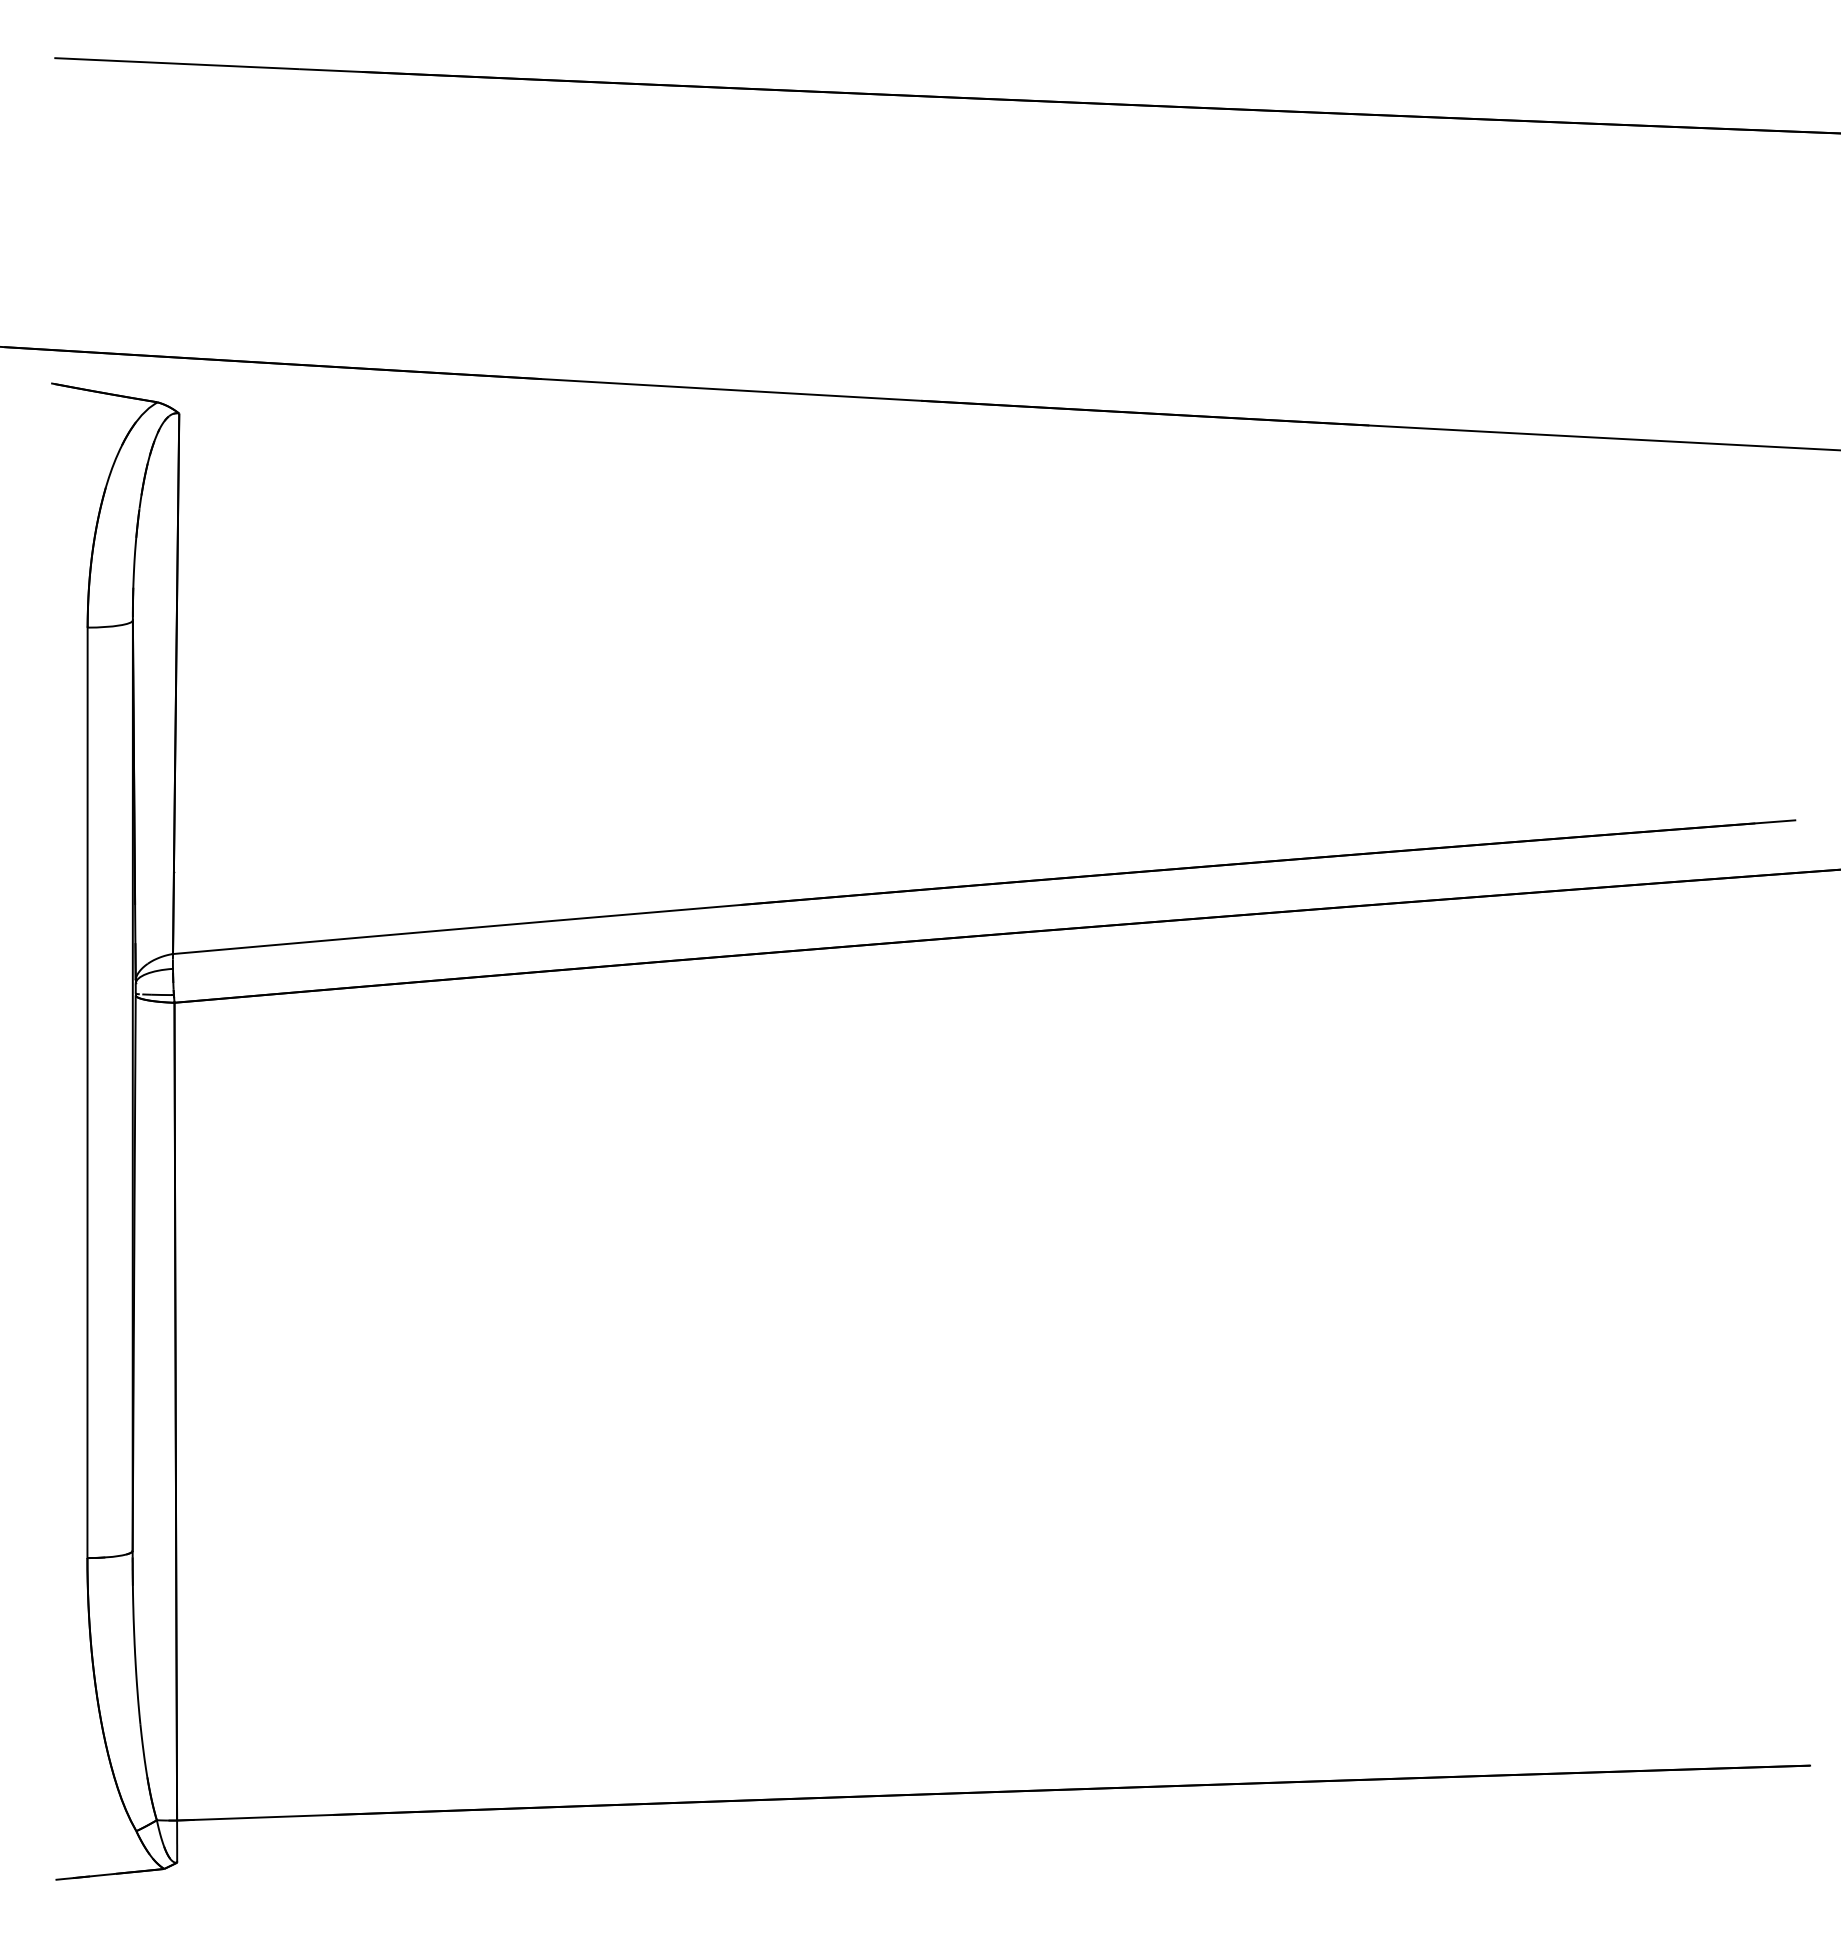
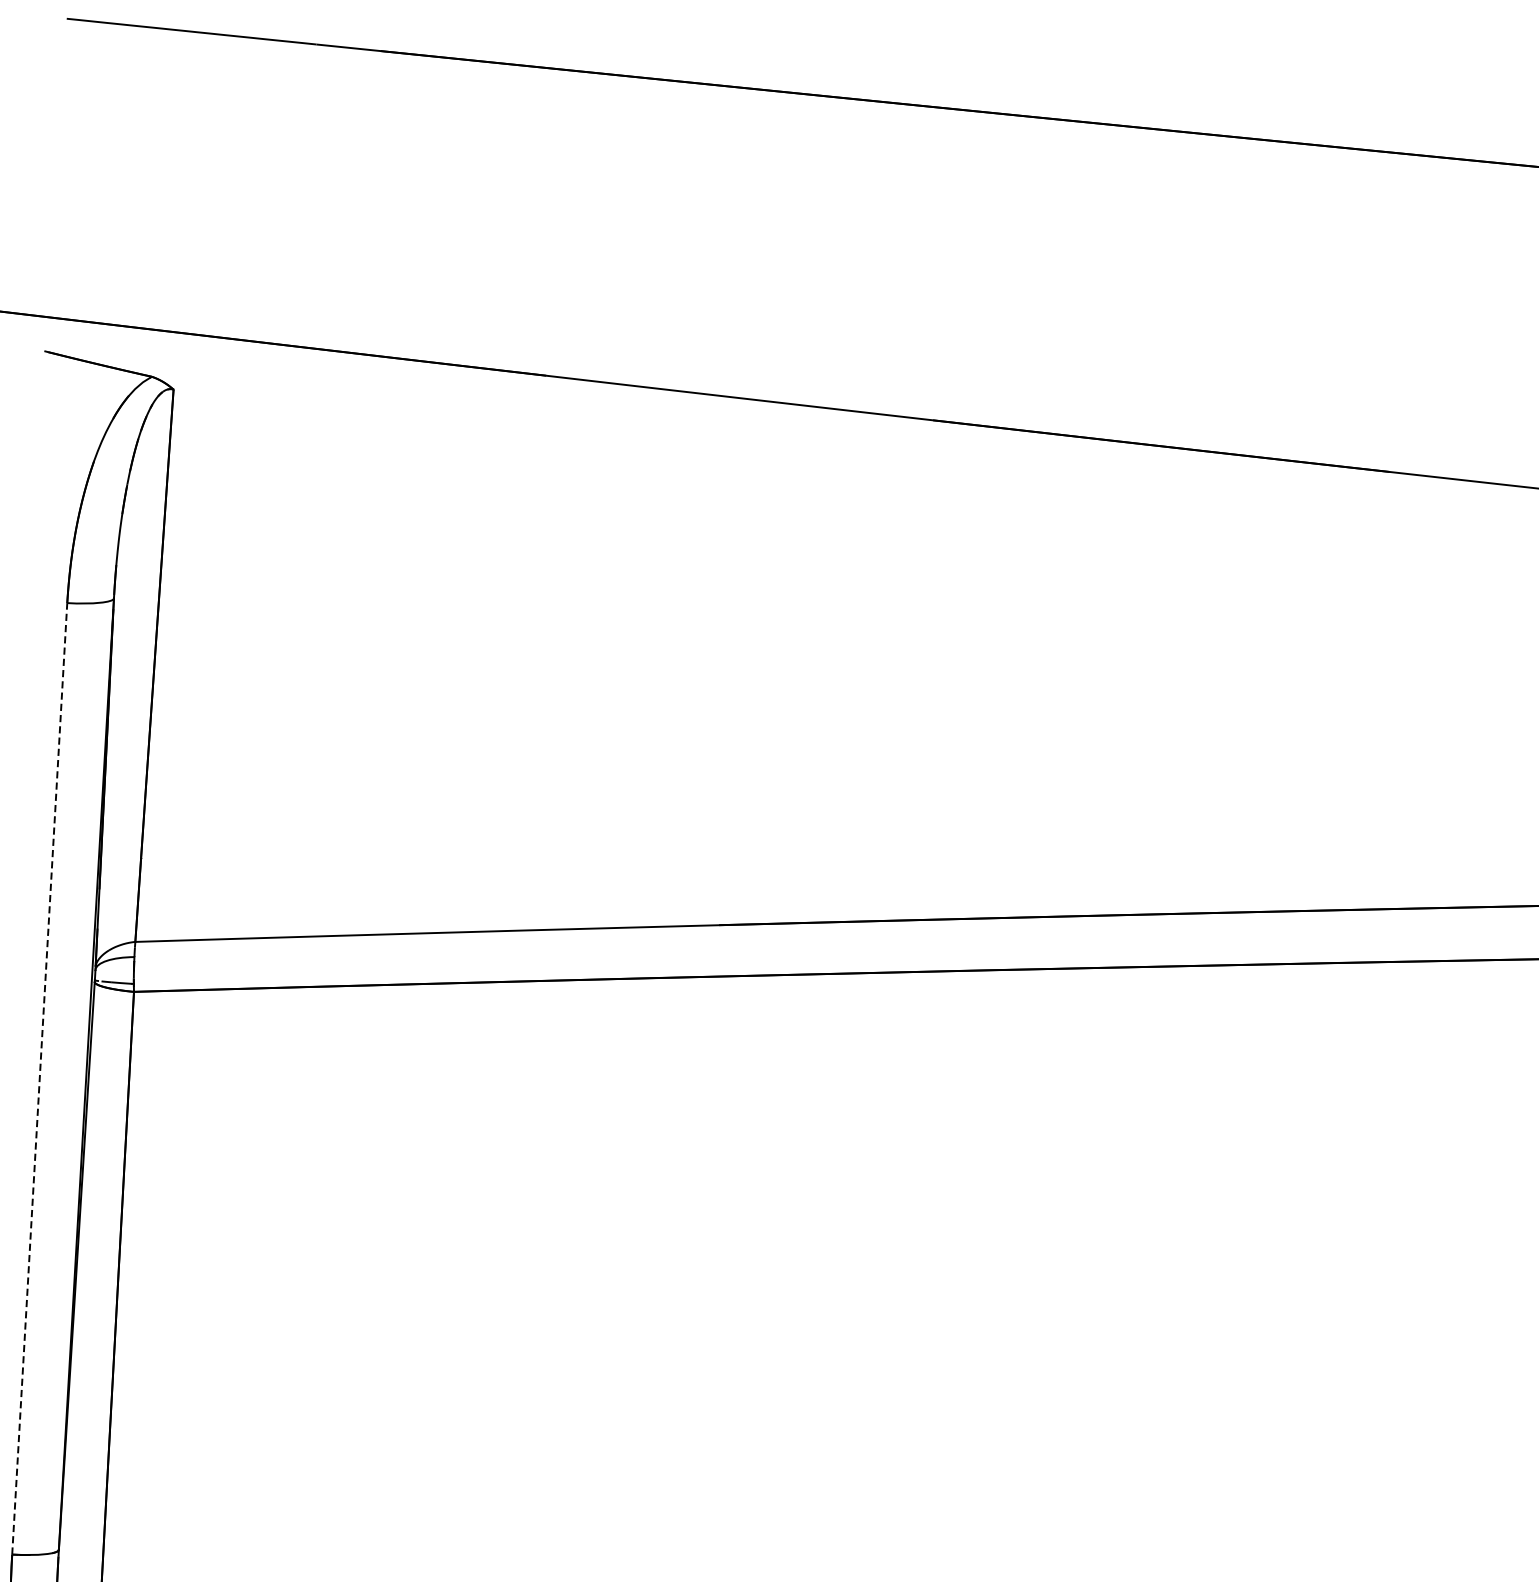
line: (87, 1092) -> (39, 1078), solid -> dashed

